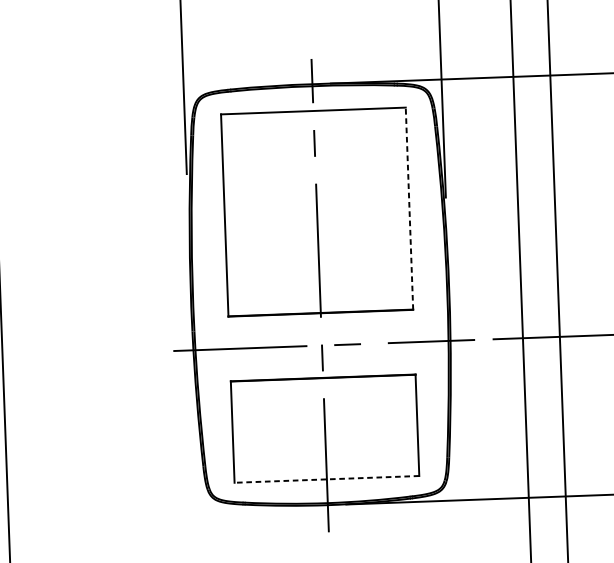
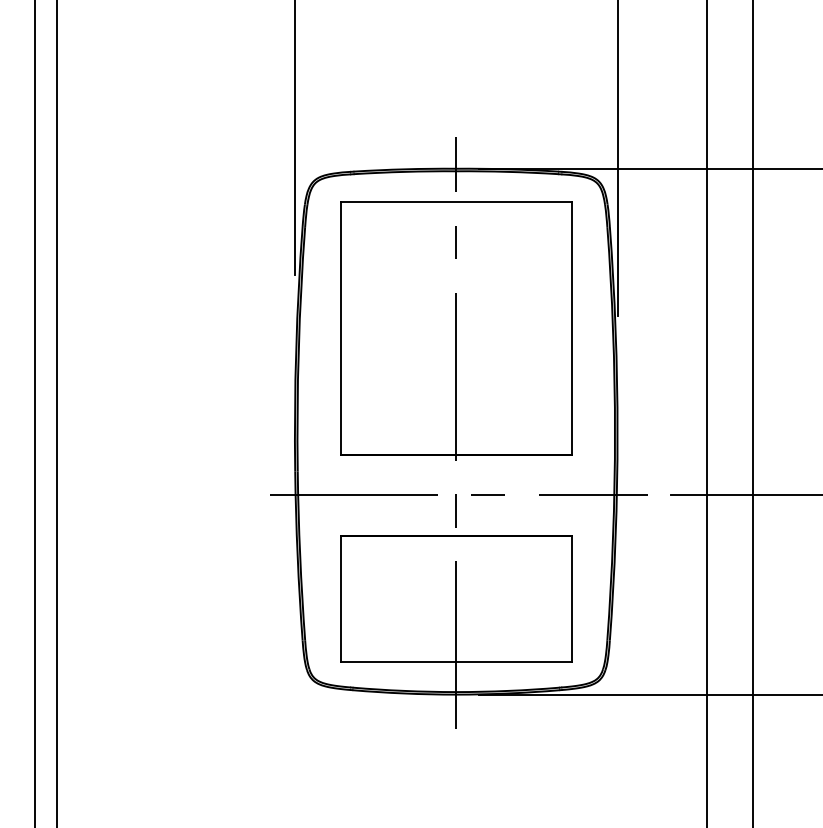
line: (409, 208) -> (571, 328), dashed -> solid
line: (326, 479) -> (455, 662), dashed -> solid

